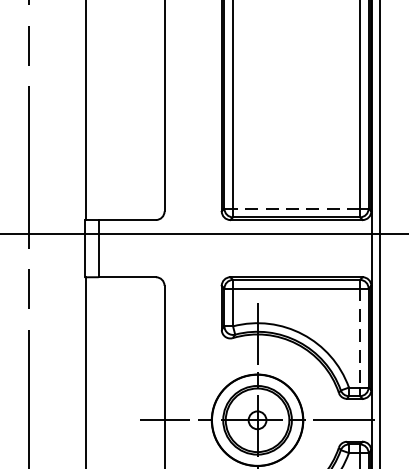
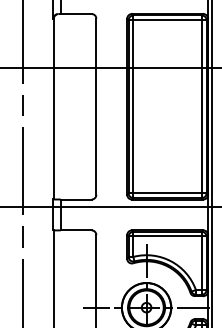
line: (296, 208) -> (167, 193), dashed -> solid
line: (359, 338) -> (201, 263), dashed -> solid

